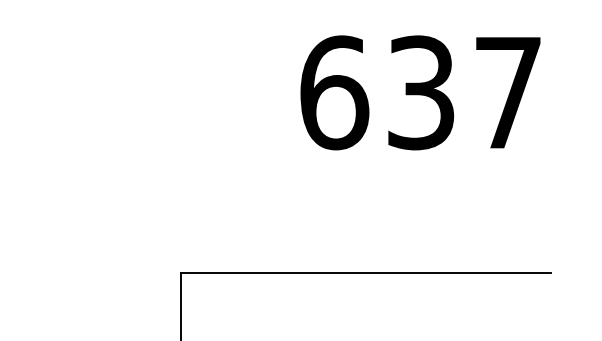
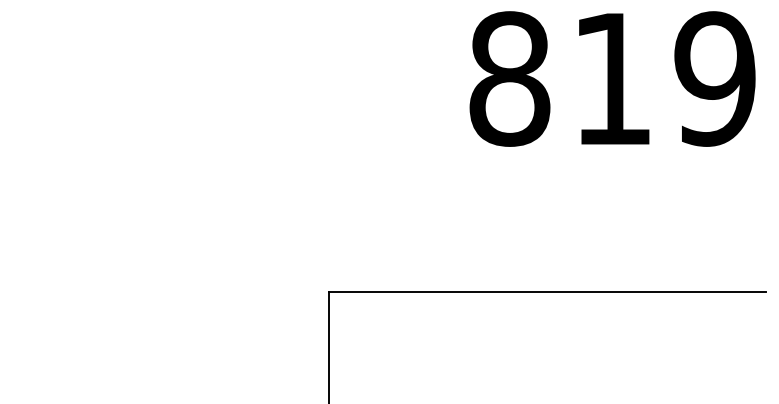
text: (421, 92) -> (612, 78), 637 -> 819

